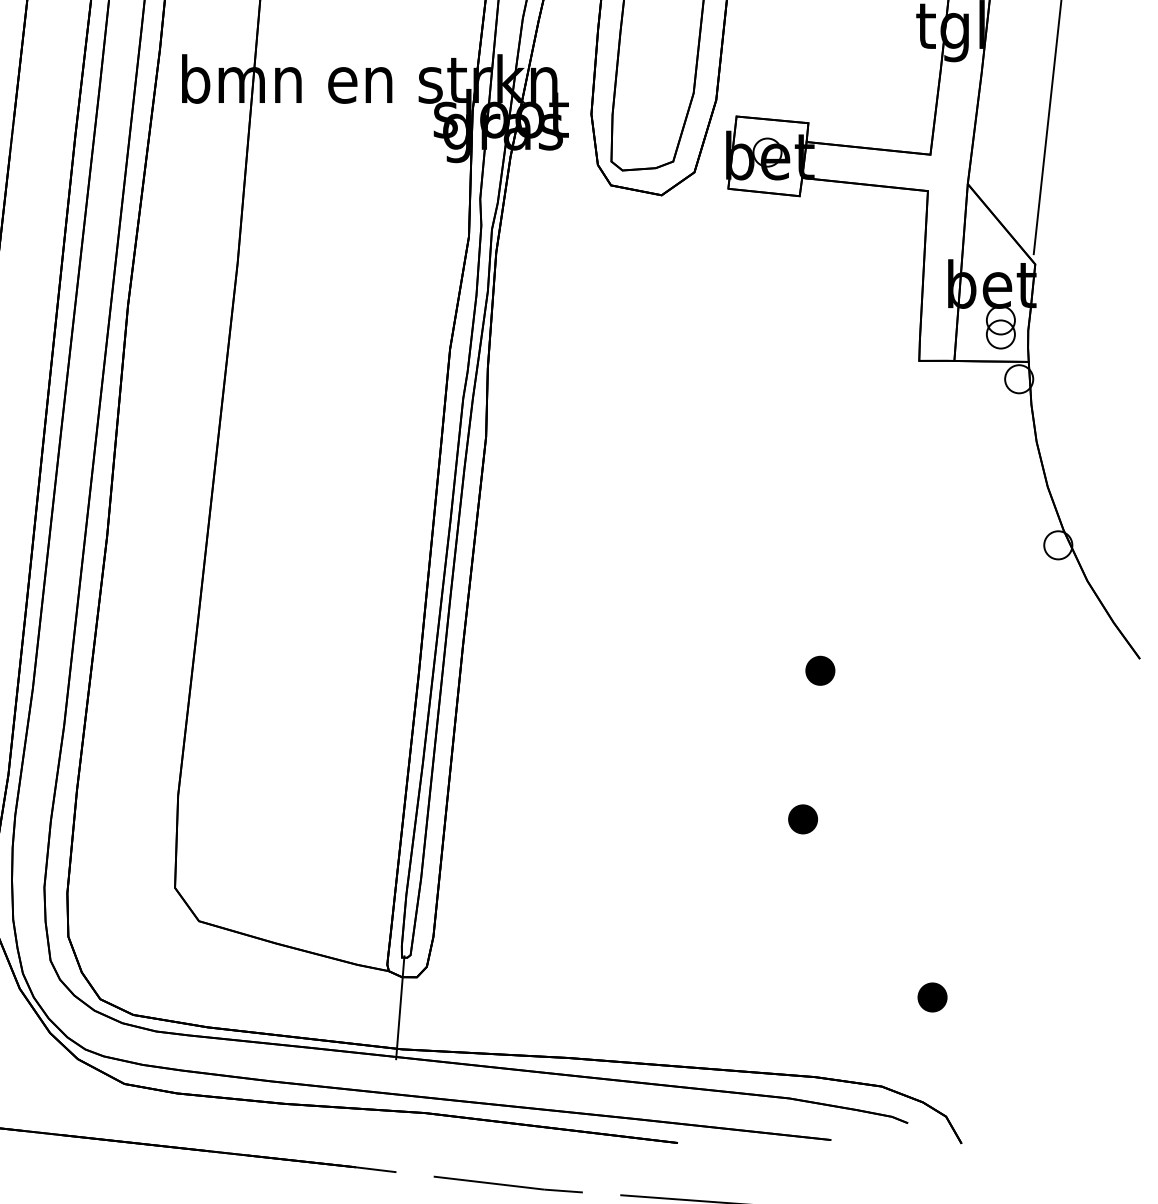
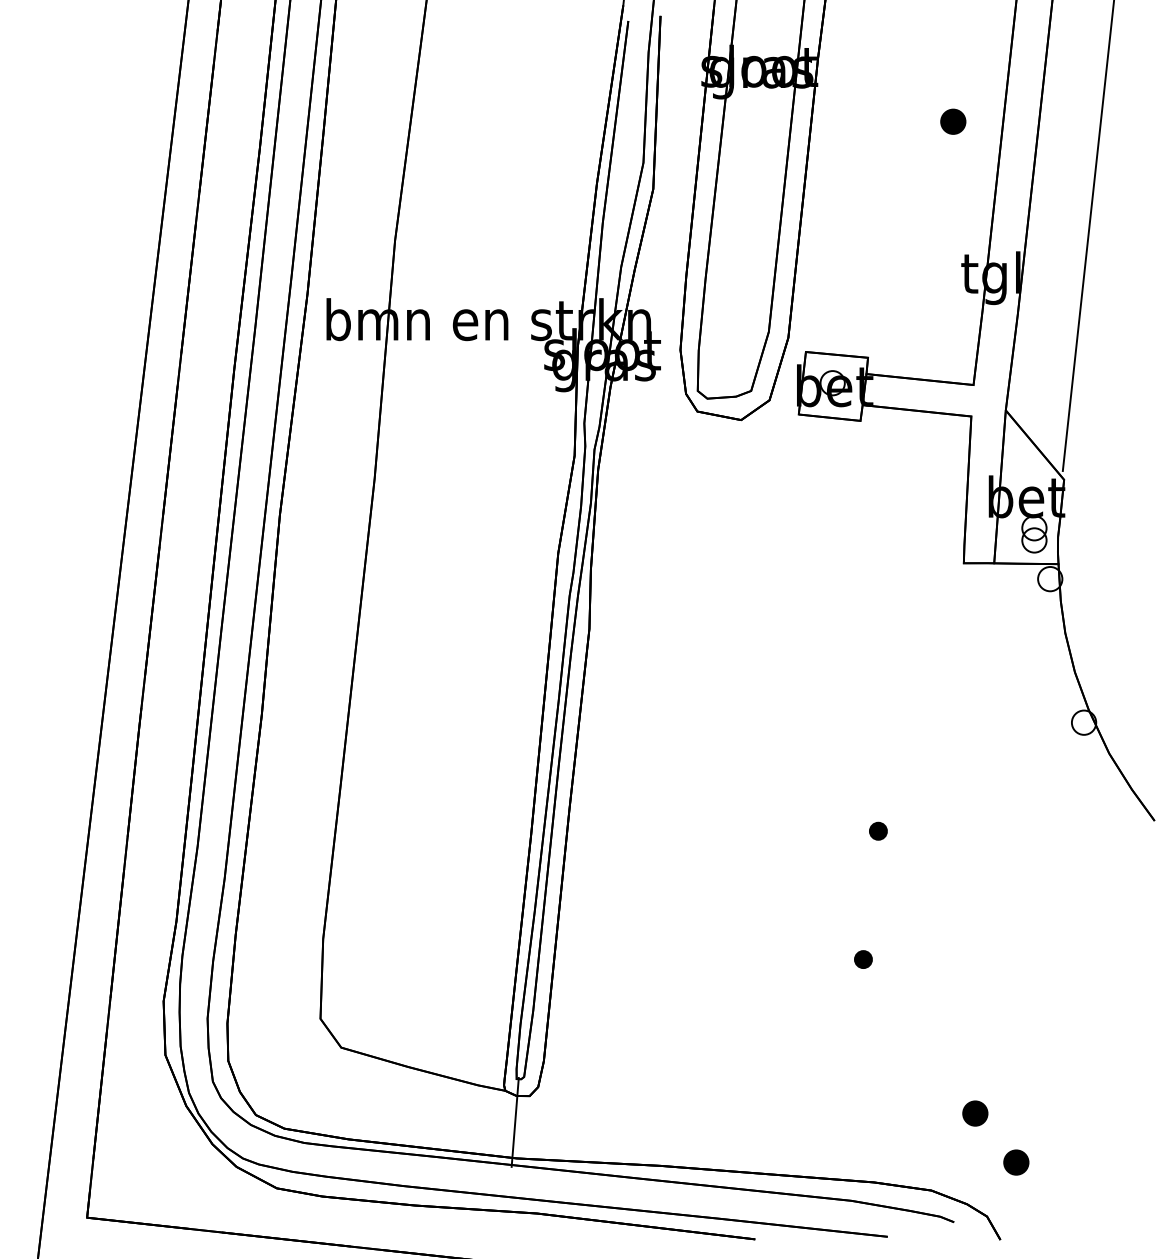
part: (820, 671) -> (878, 831), size x0.7
part: (803, 819) -> (863, 959), size x0.7
part: (980, 1054) -> (1016, 1162), added

